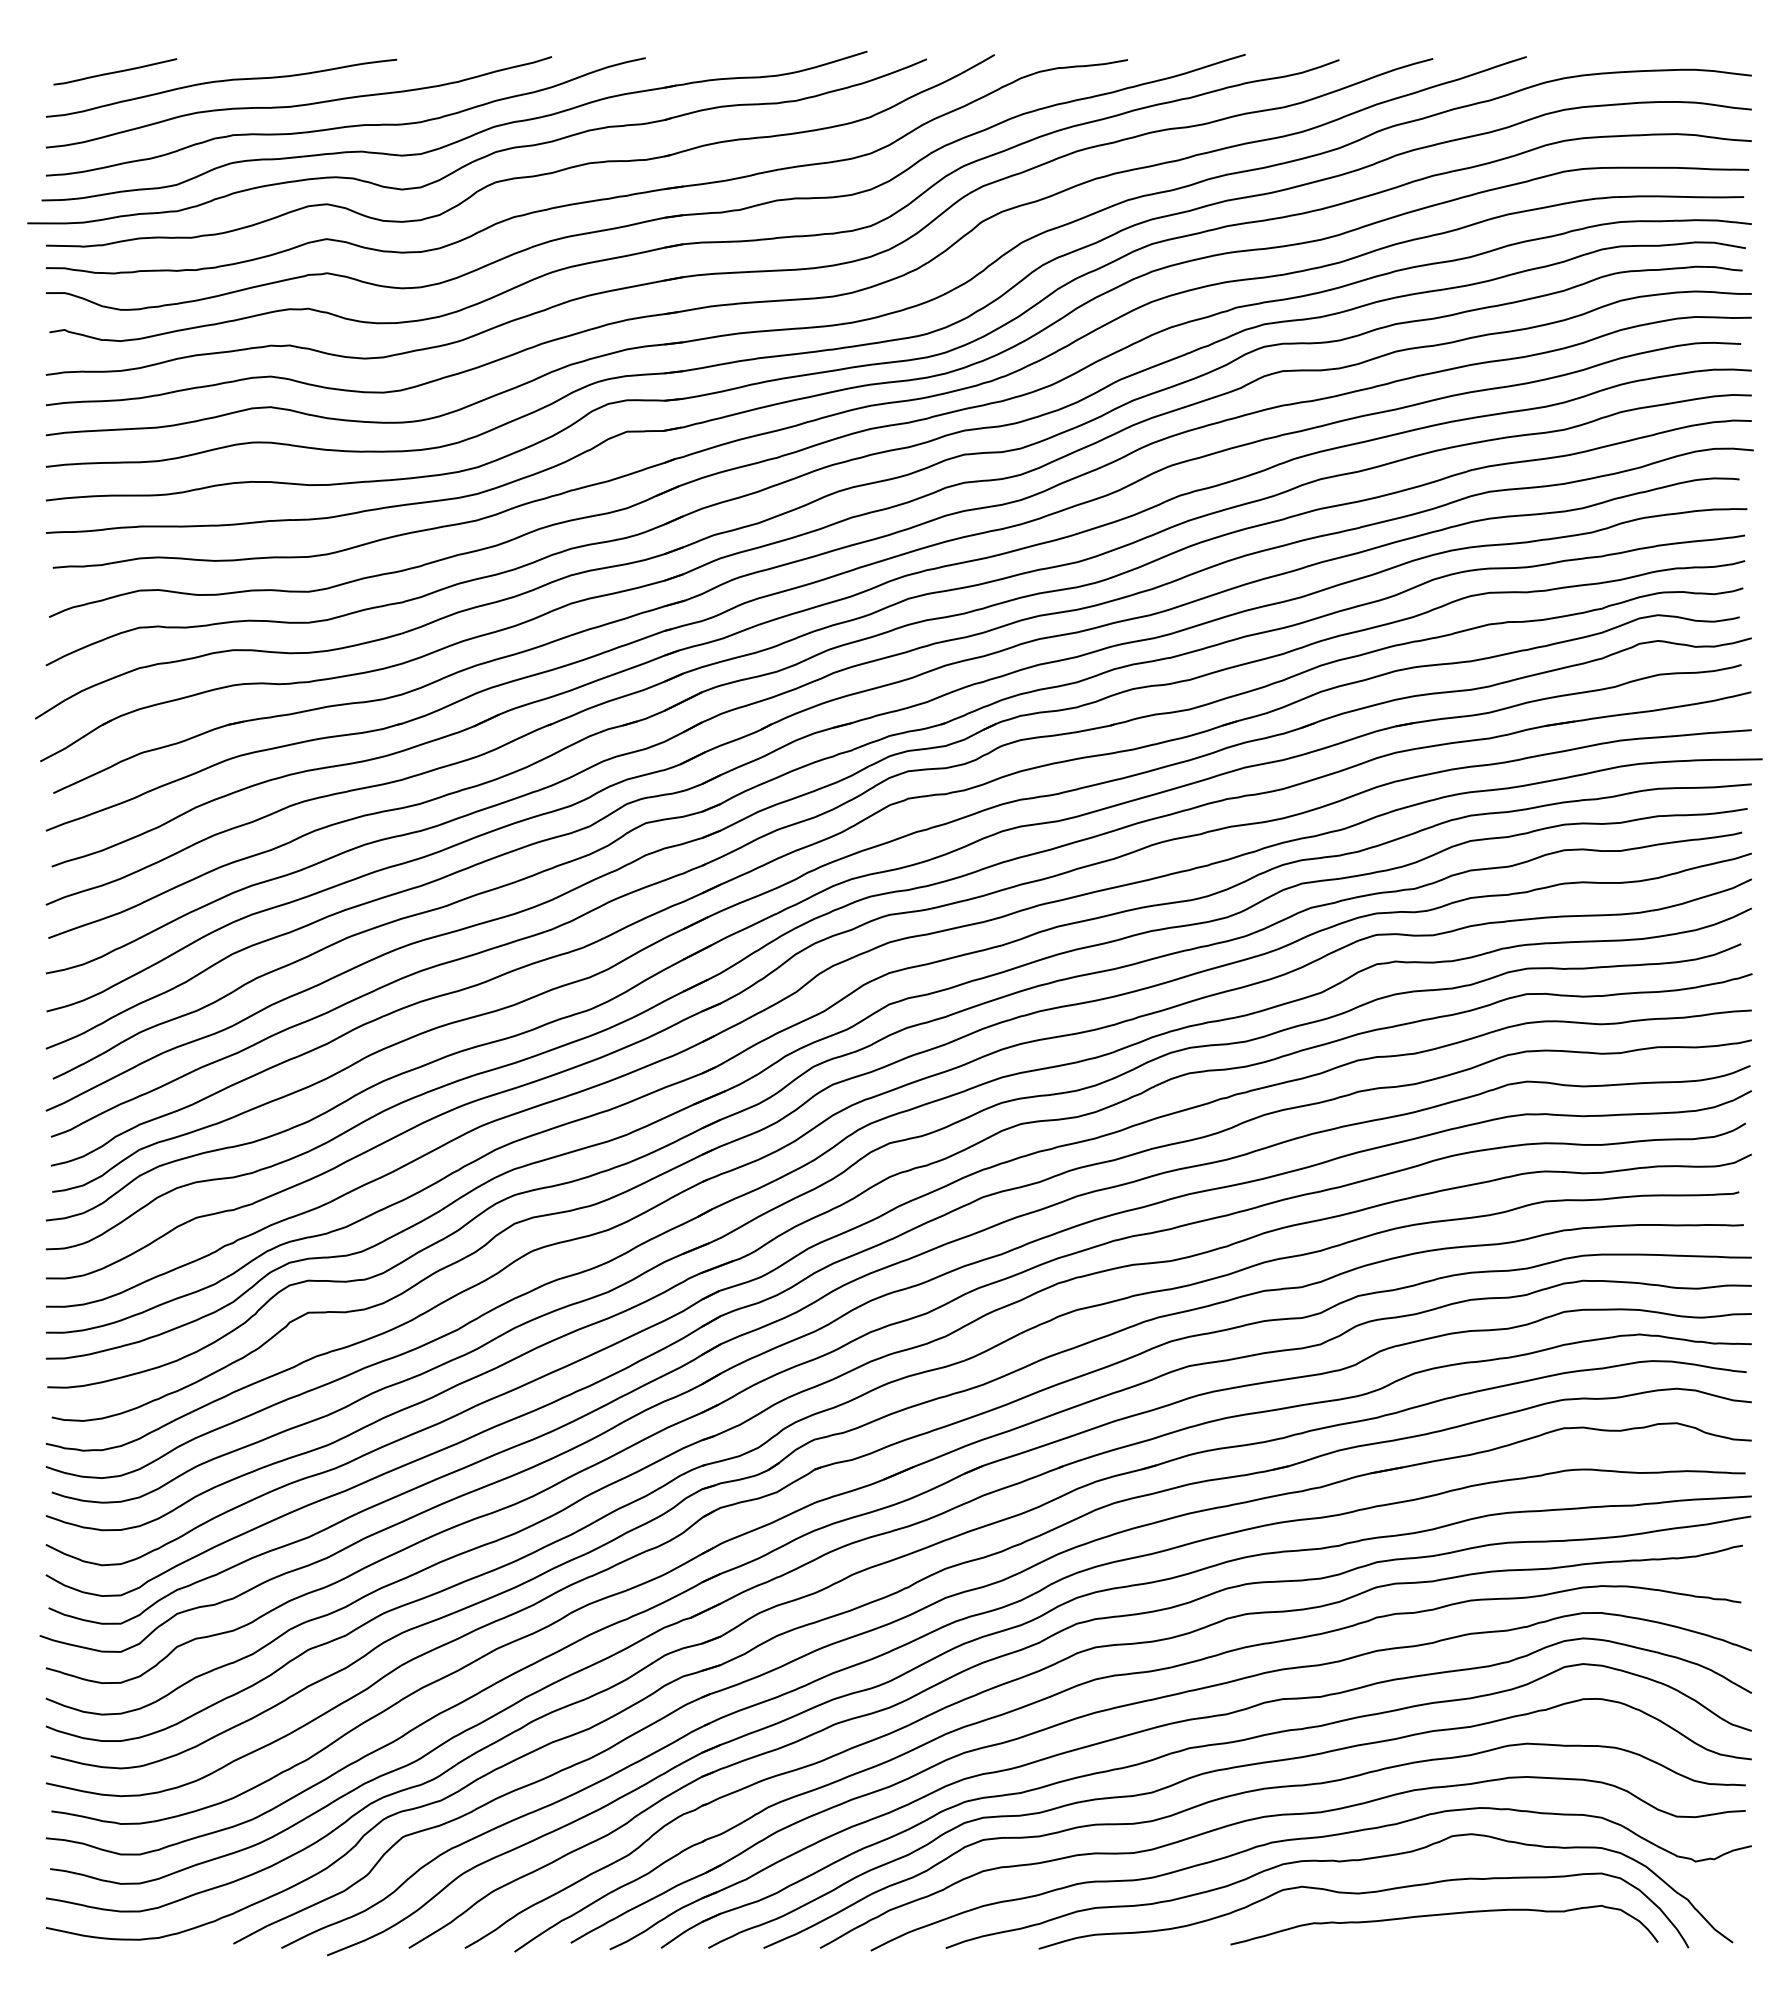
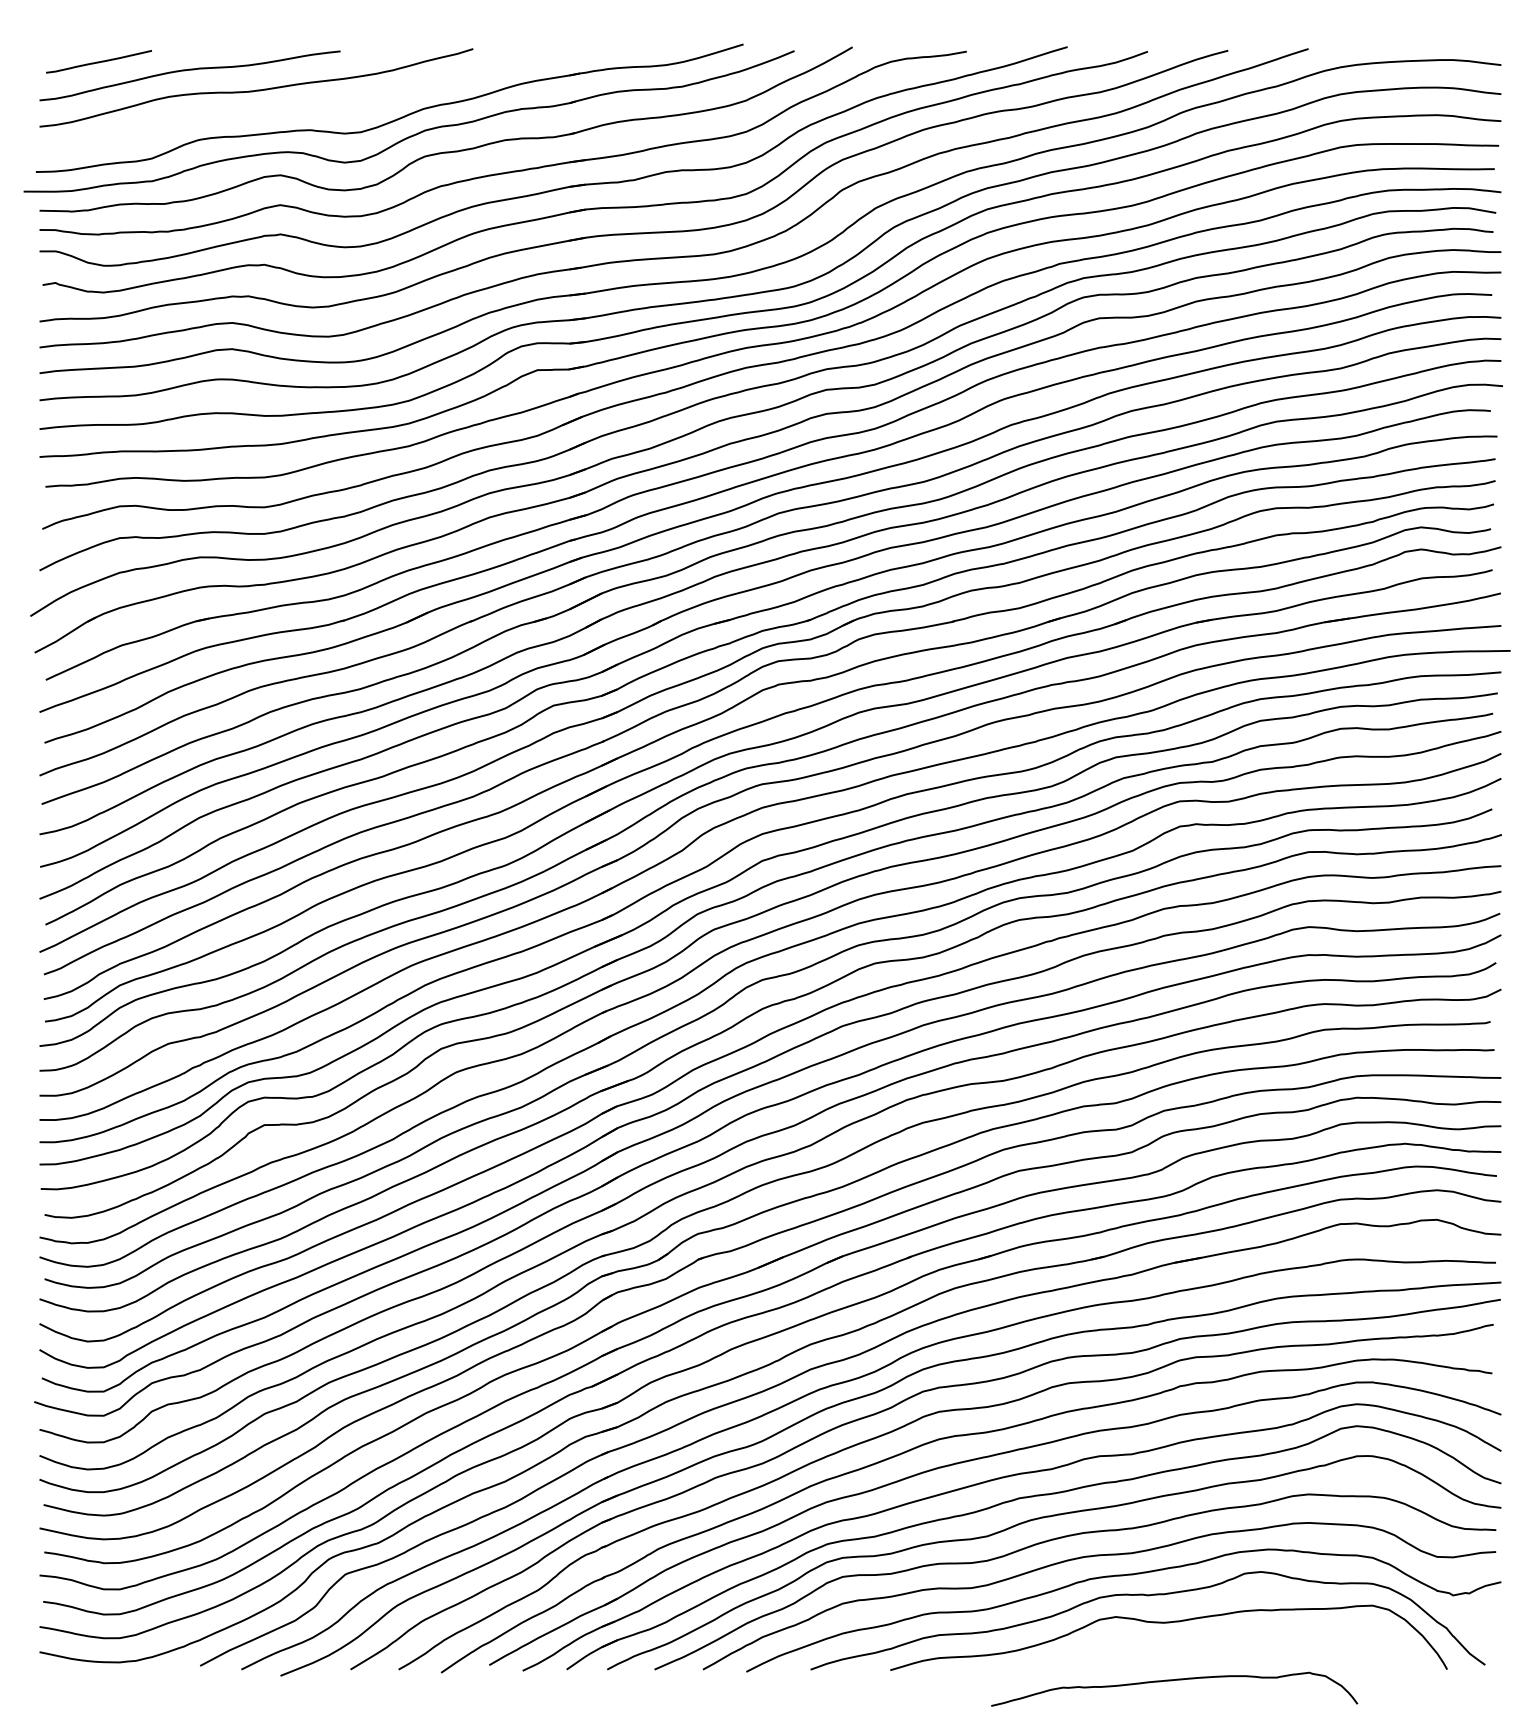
curve: (347, 125) -> (297, 107), removed
curve: (1444, 1915) -> (1174, 1681), moved

